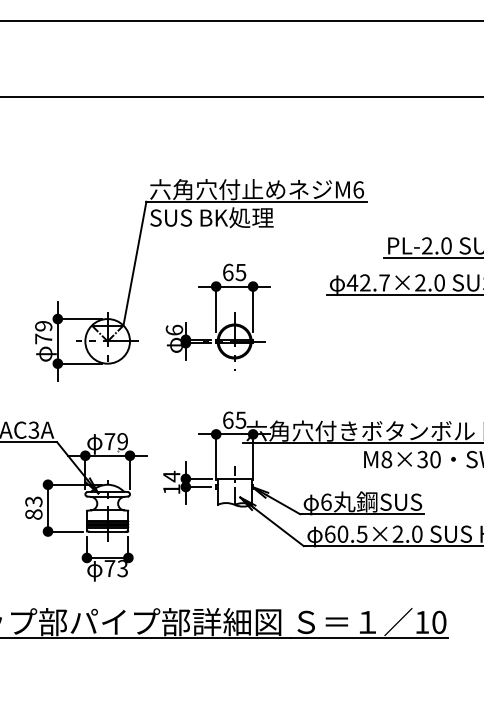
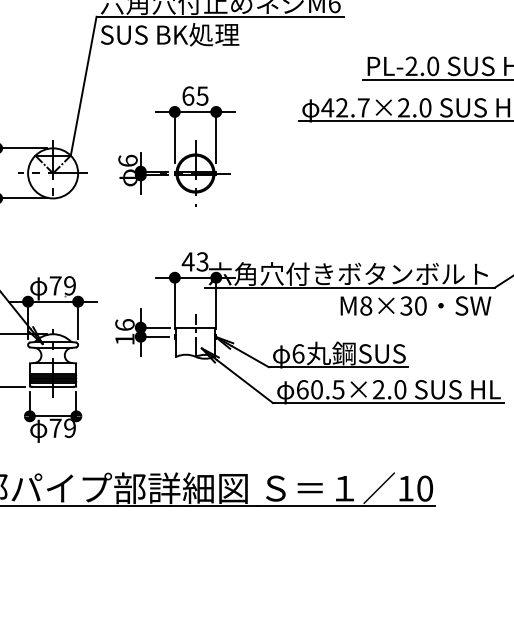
text: (234, 419) -> (195, 261), 65 -> 43
text: (171, 476) -> (124, 324), 14 -> 16
text: (122, 568) -> (69, 428), 73 -> 79

